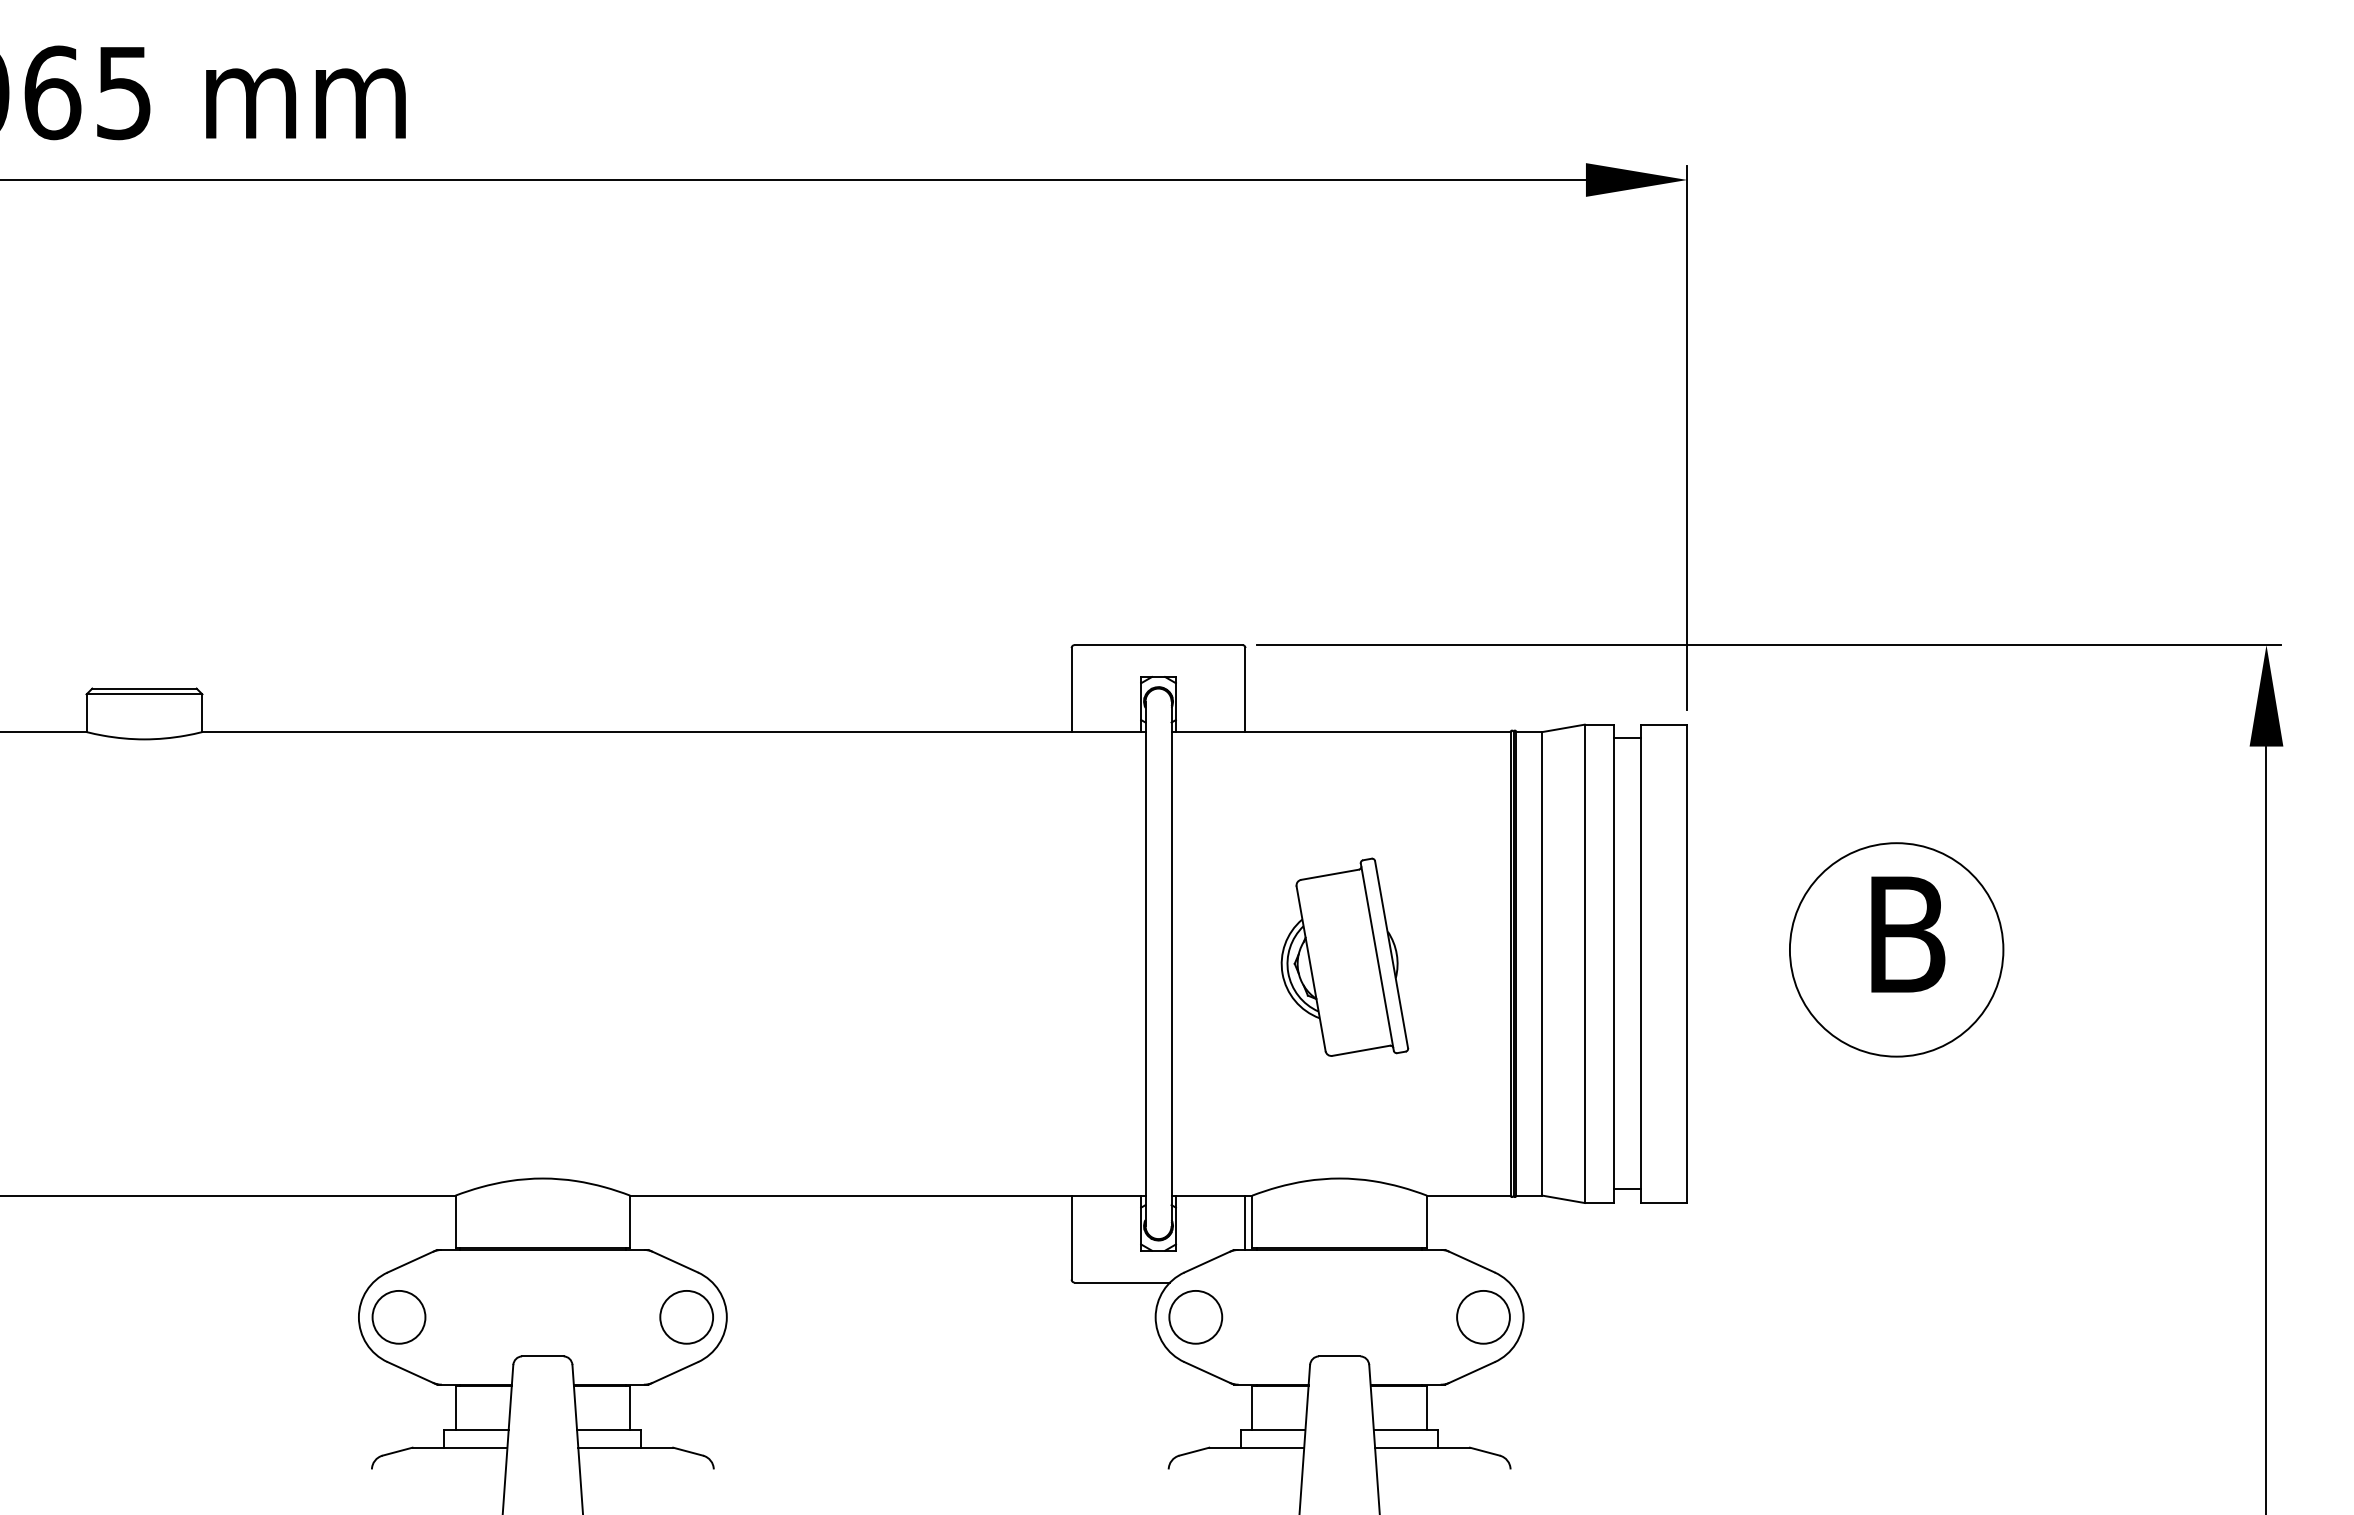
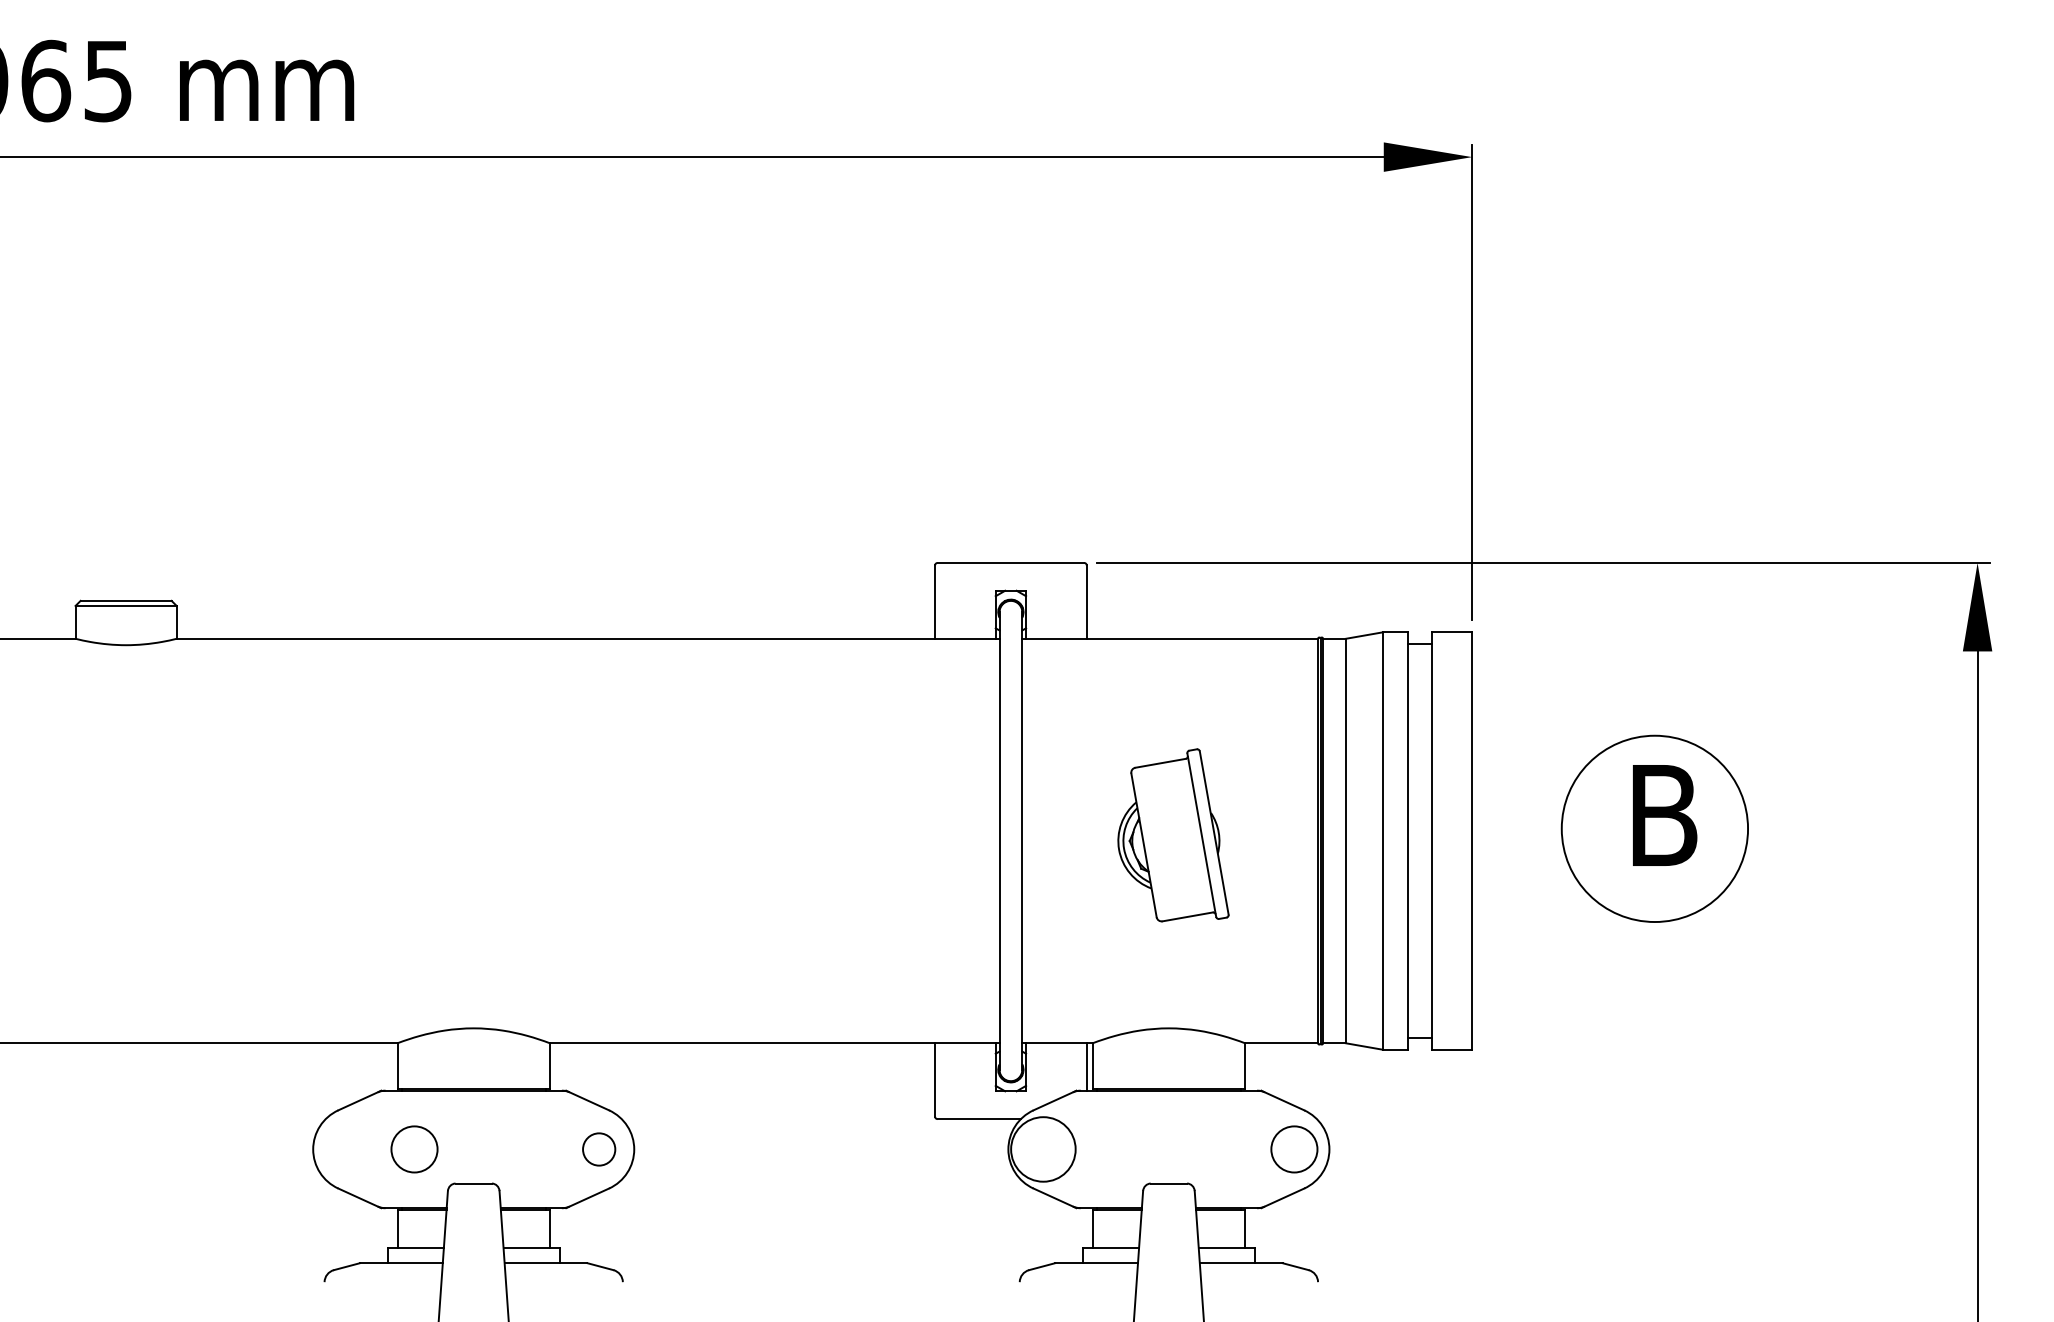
circle: (1195, 1316) -> (1043, 1148), size x1.4
circle: (398, 1317) -> (414, 1149), moved
circle: (686, 1317) -> (599, 1149), size x0.7

